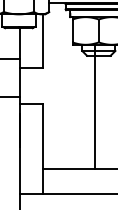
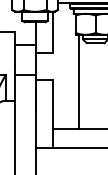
line: (94, 106) -> (79, 81), moved

